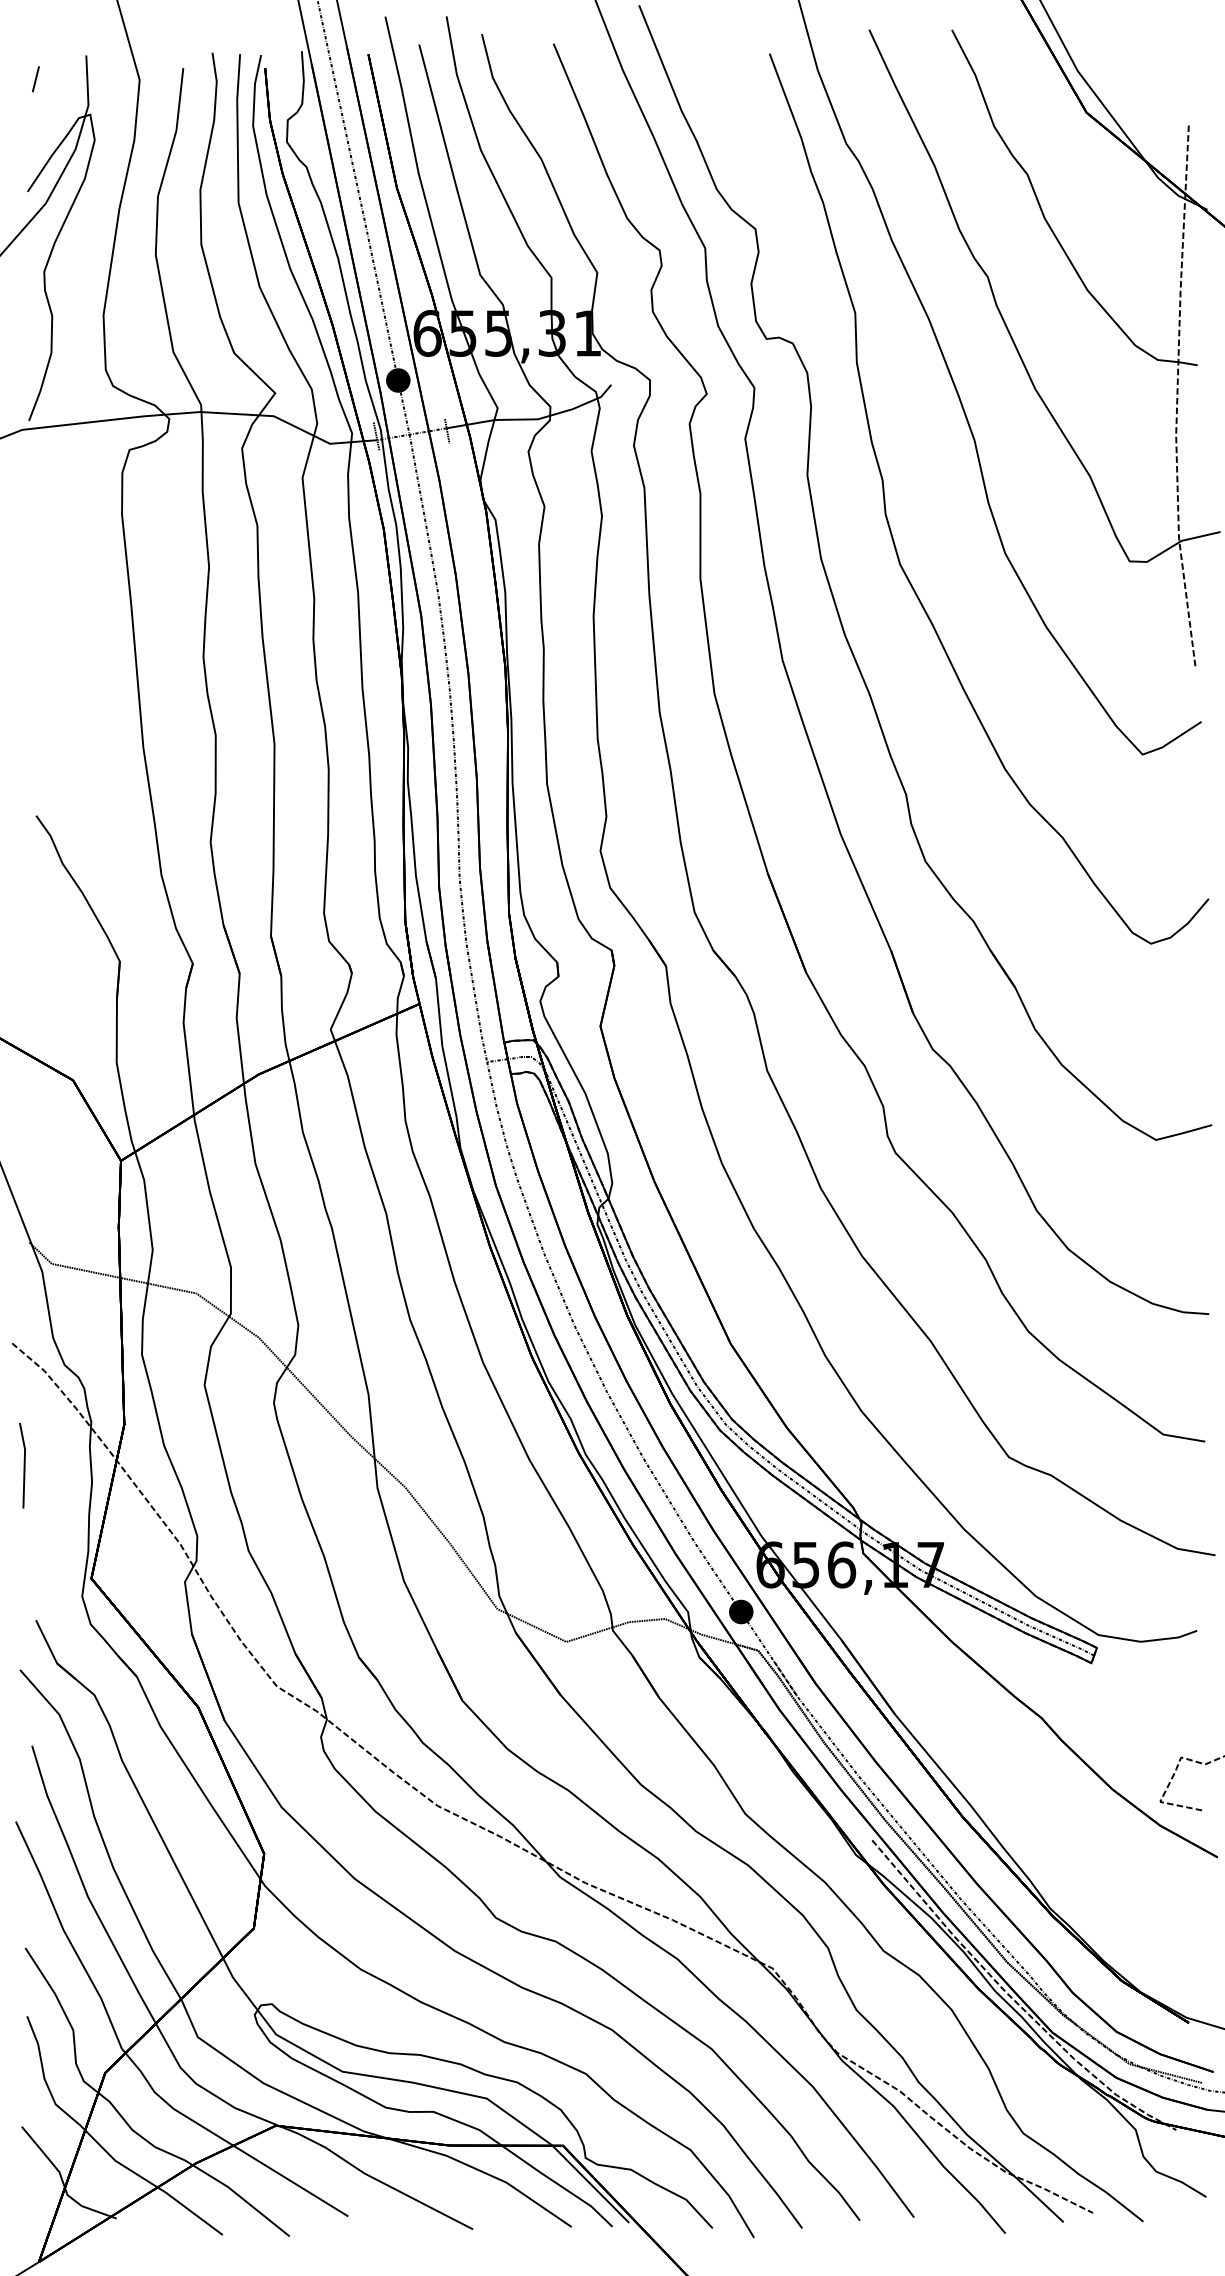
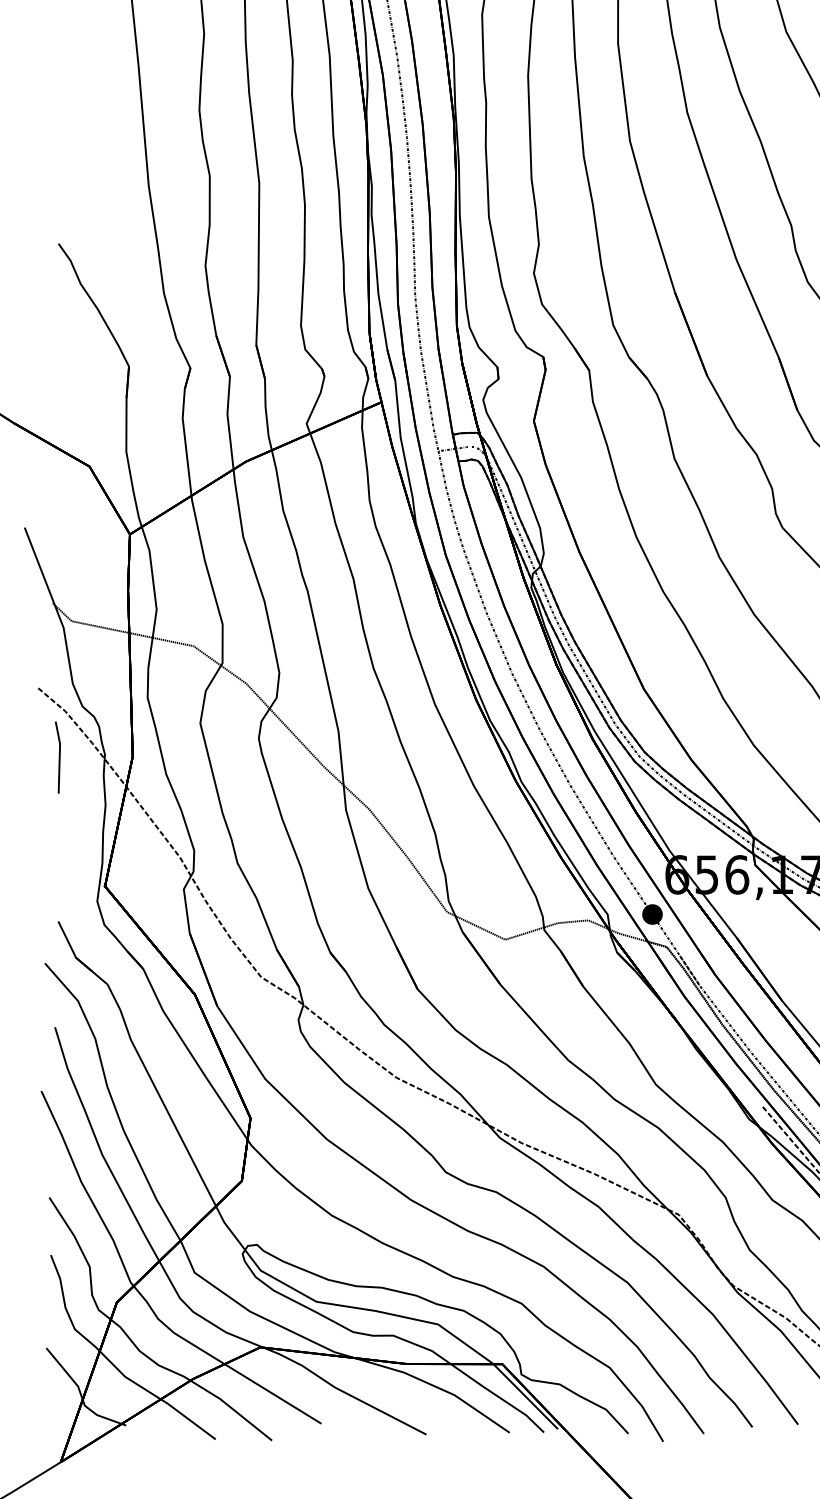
line: (23, 1465) -> (58, 757), moved

